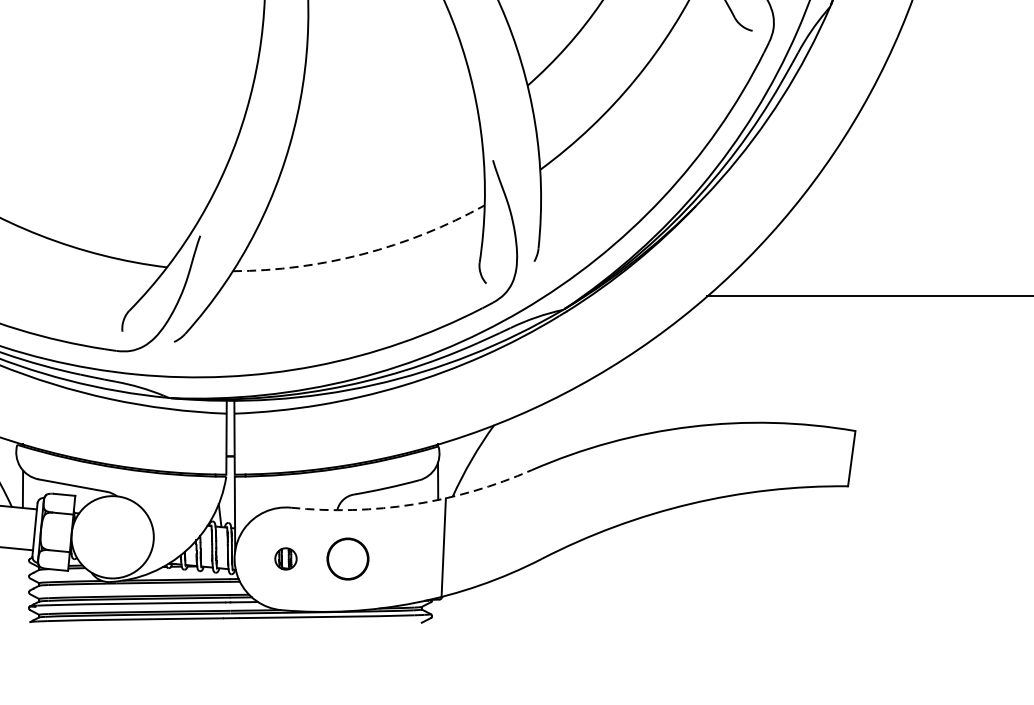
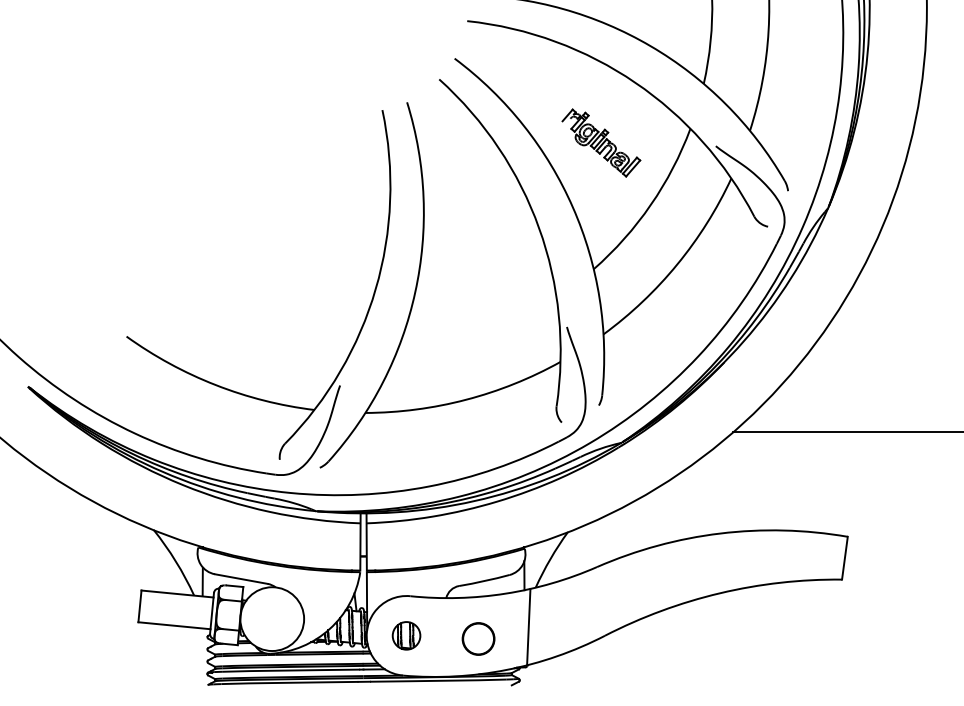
arc: (363, 253) -> (466, 399), dashed -> solid
arc: (413, 504) -> (505, 593), dashed -> solid
part: (285, 558) -> (406, 635), size x1.67
part: (347, 558) -> (478, 638), moved

